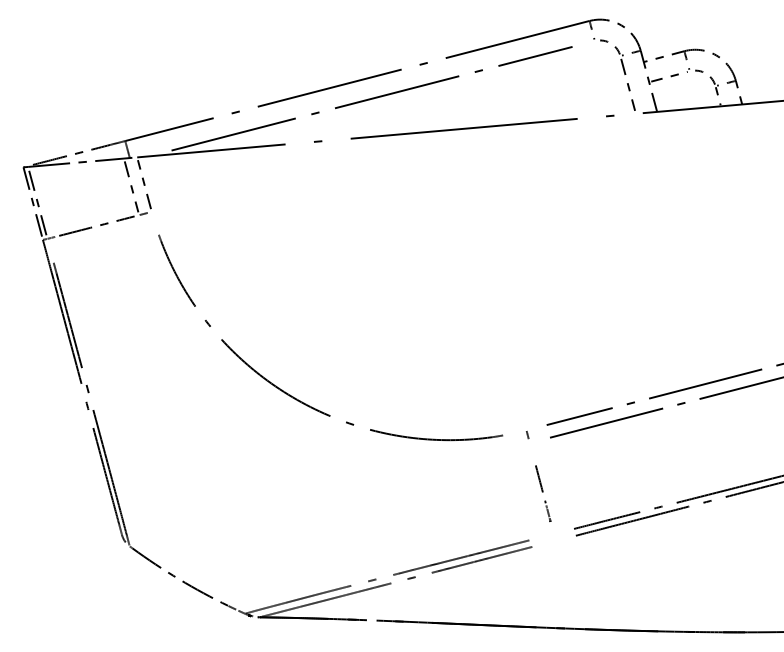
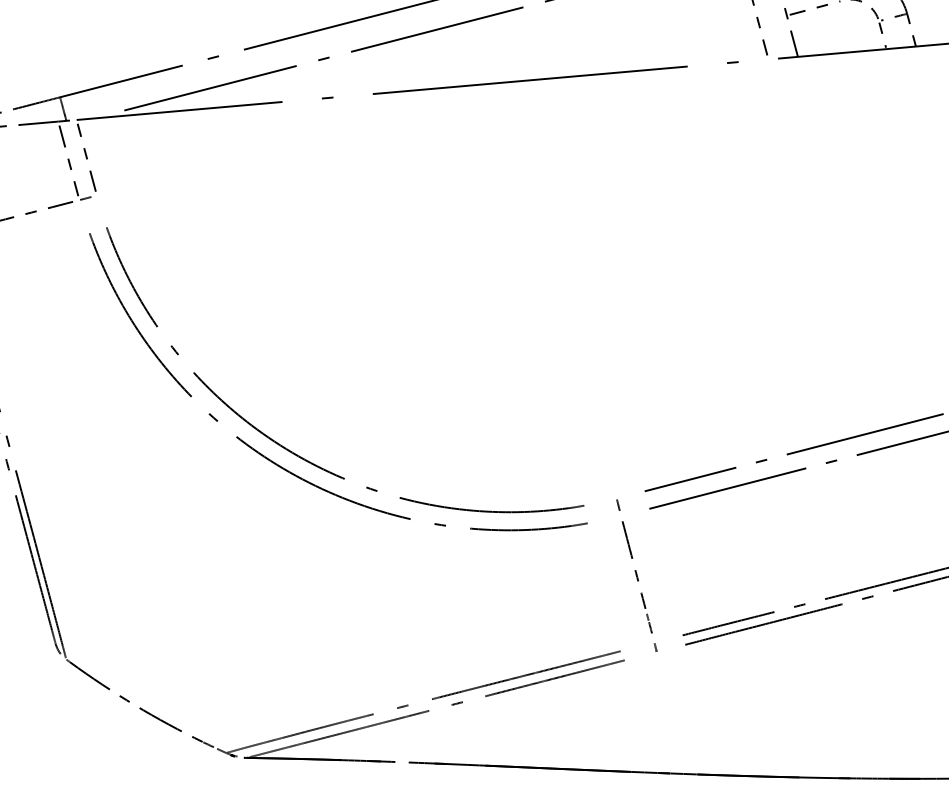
curve: (286, 407) -> (283, 466), added
part: (543, 493) -> (640, 586), size x1.67

